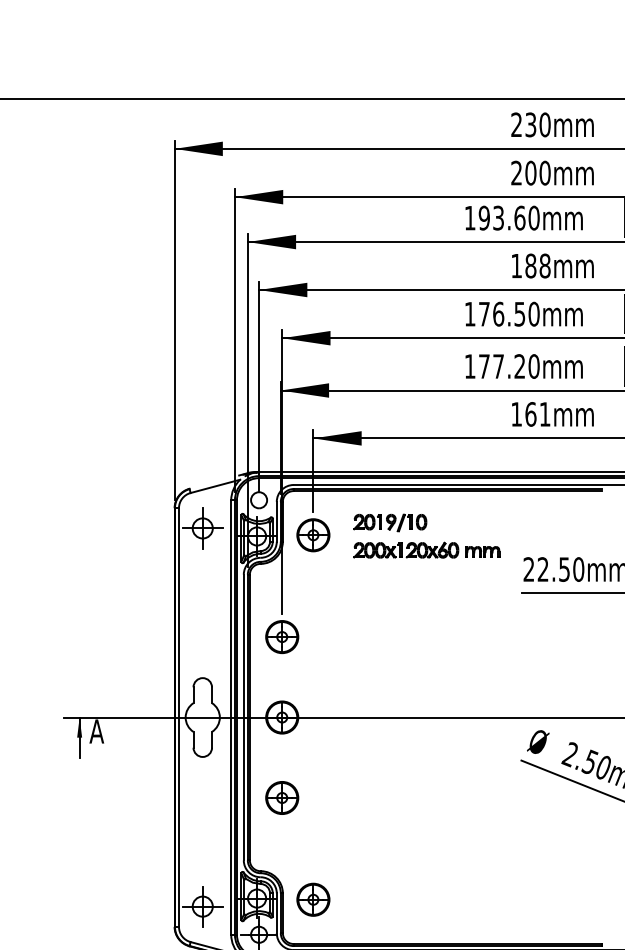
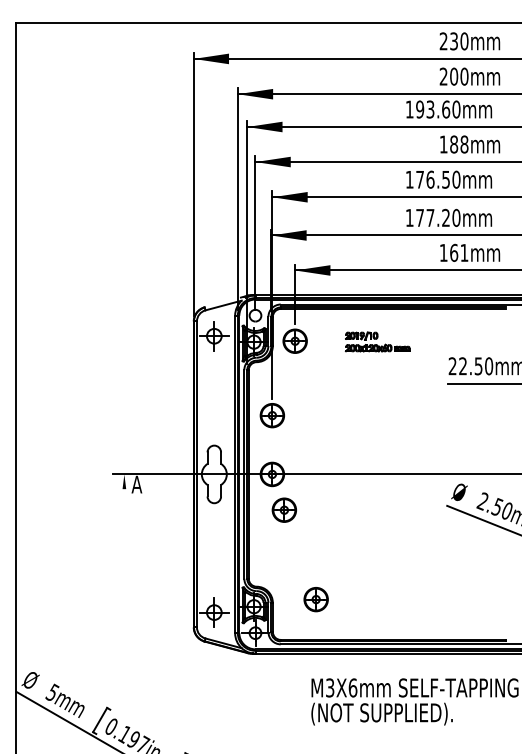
part: (426, 535) -> (377, 341), size x0.6
line: (79, 736) -> (124, 488), removed
part: (280, 797) -> (283, 509), moved
part: (312, 899) -> (315, 599), moved

